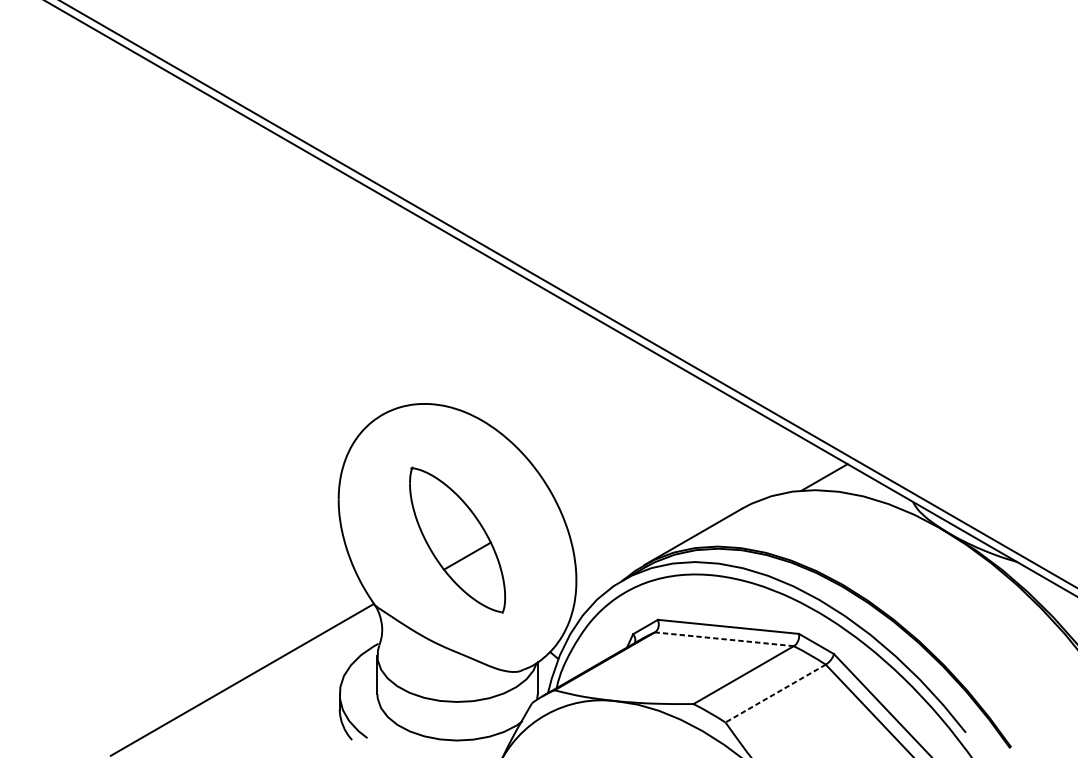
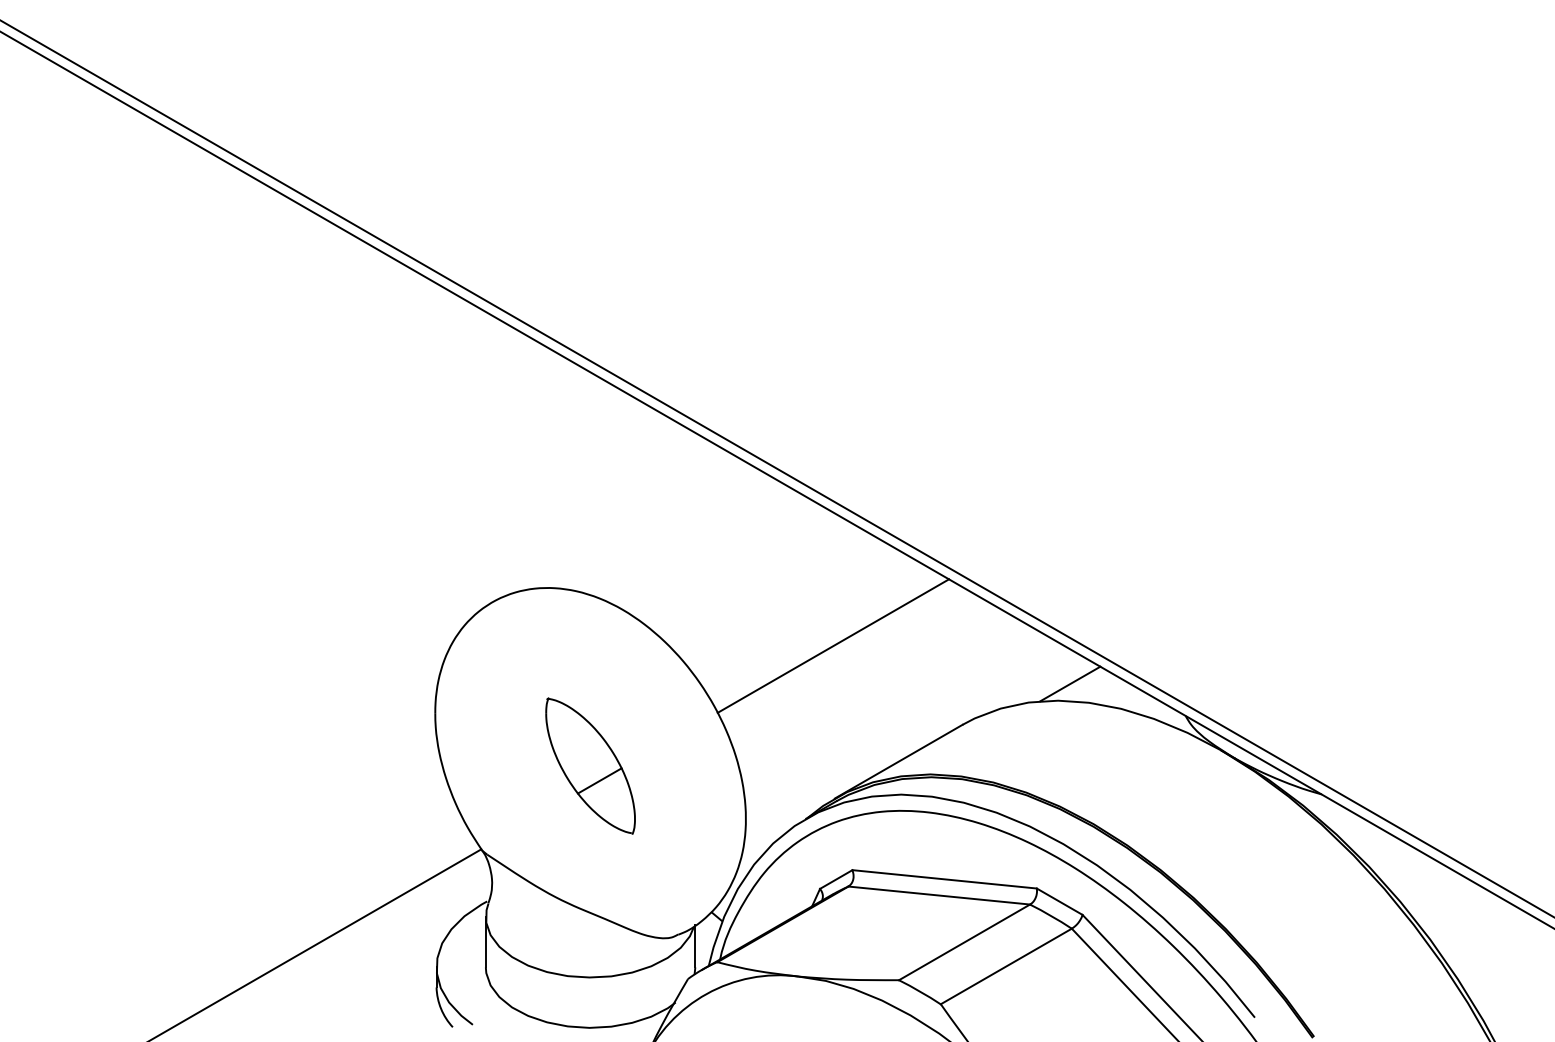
line: (643, 447) -> (833, 645), added
part: (457, 539) -> (590, 765), size x0.71
line: (723, 639) -> (938, 895), dashed -> solid
line: (775, 693) -> (1006, 966), dashed -> solid

